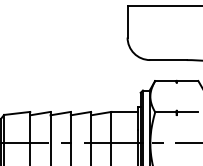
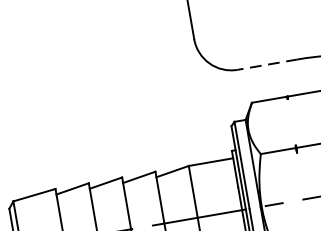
line: (167, 60) -> (266, 65), solid -> dashed

